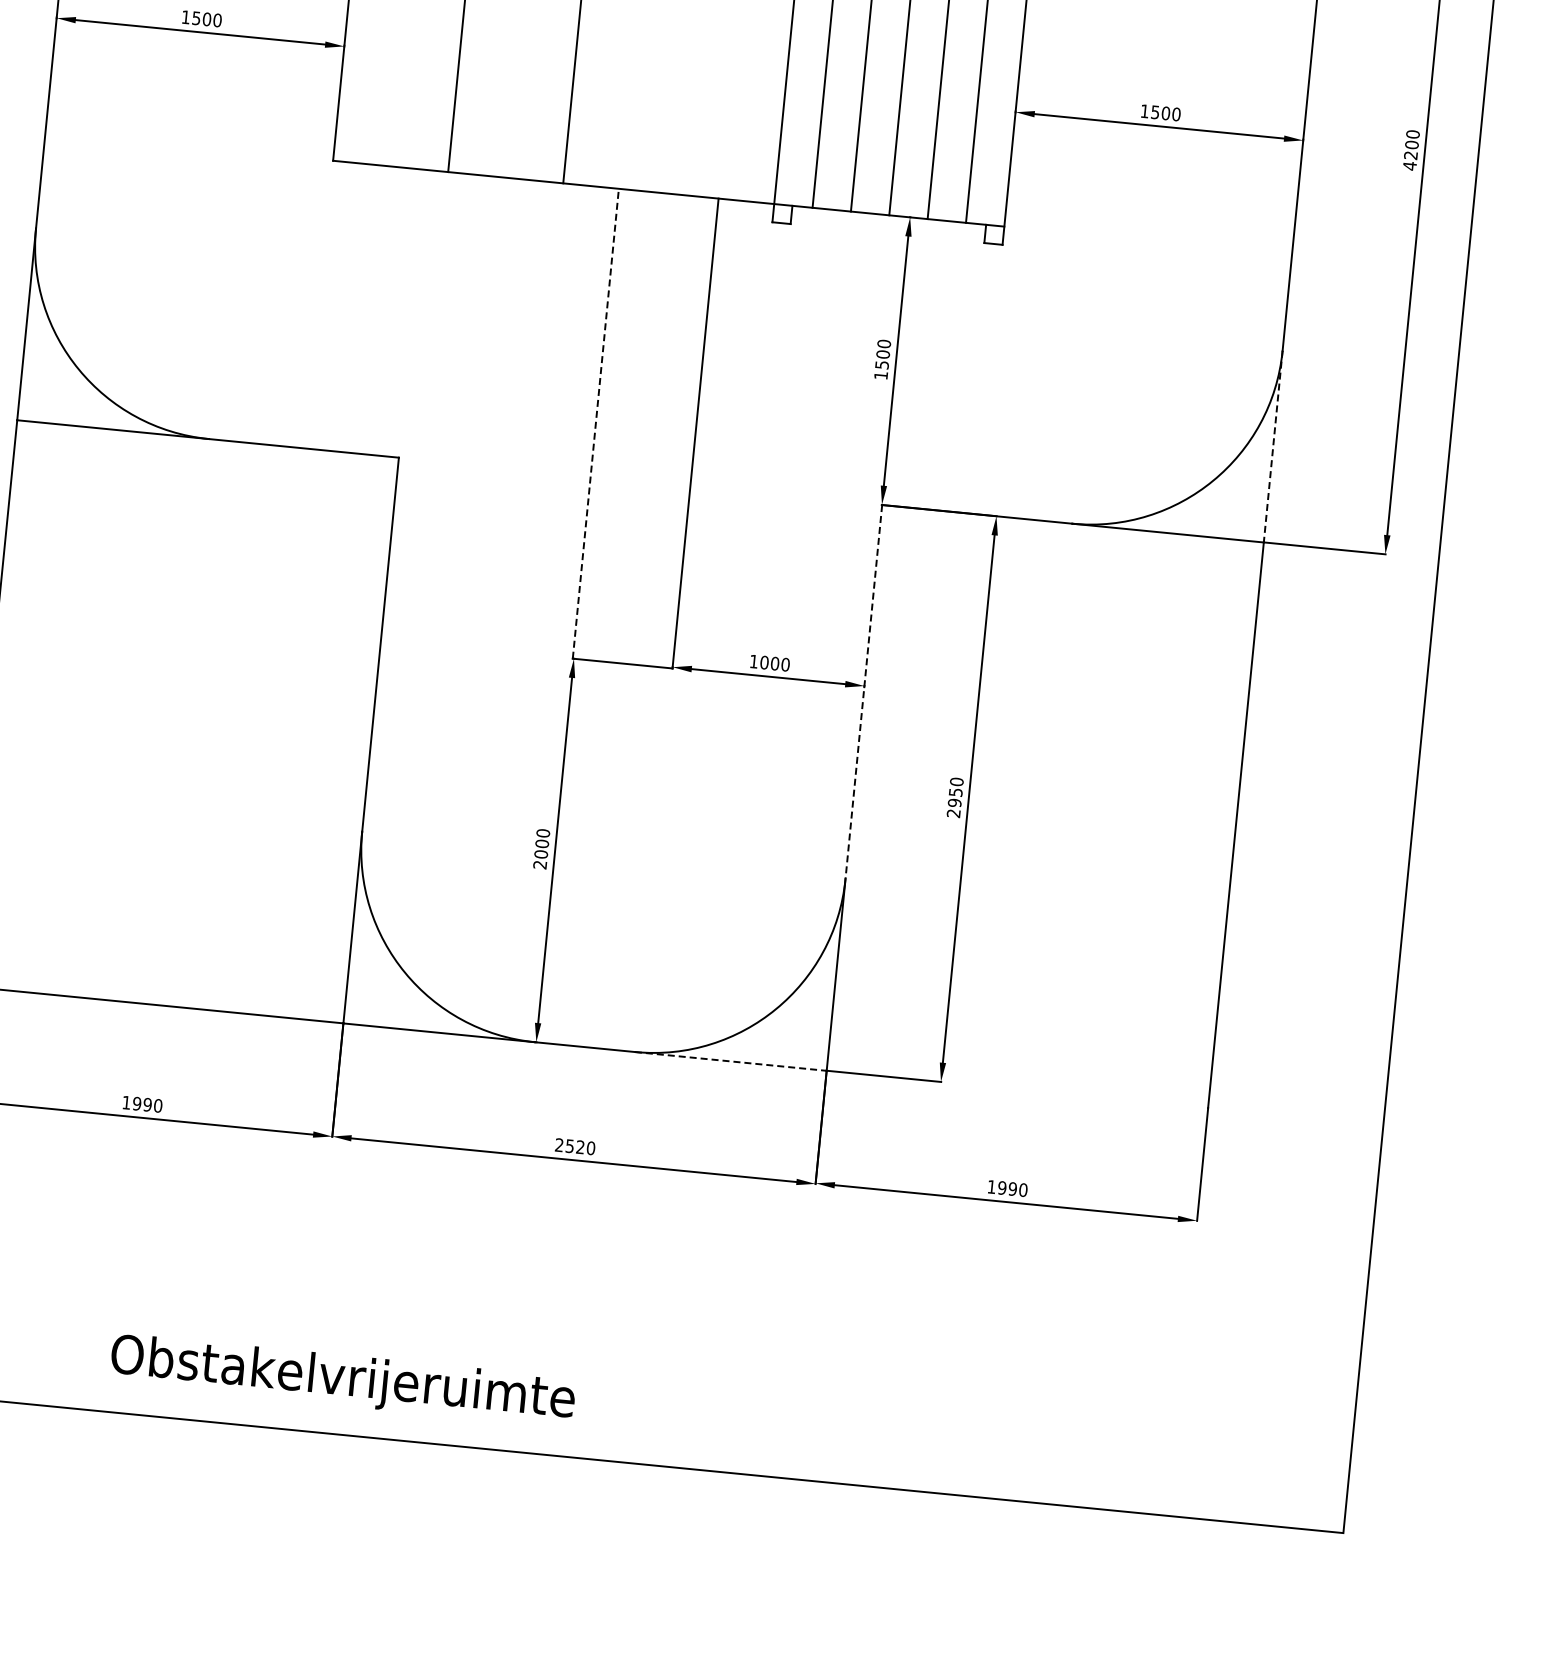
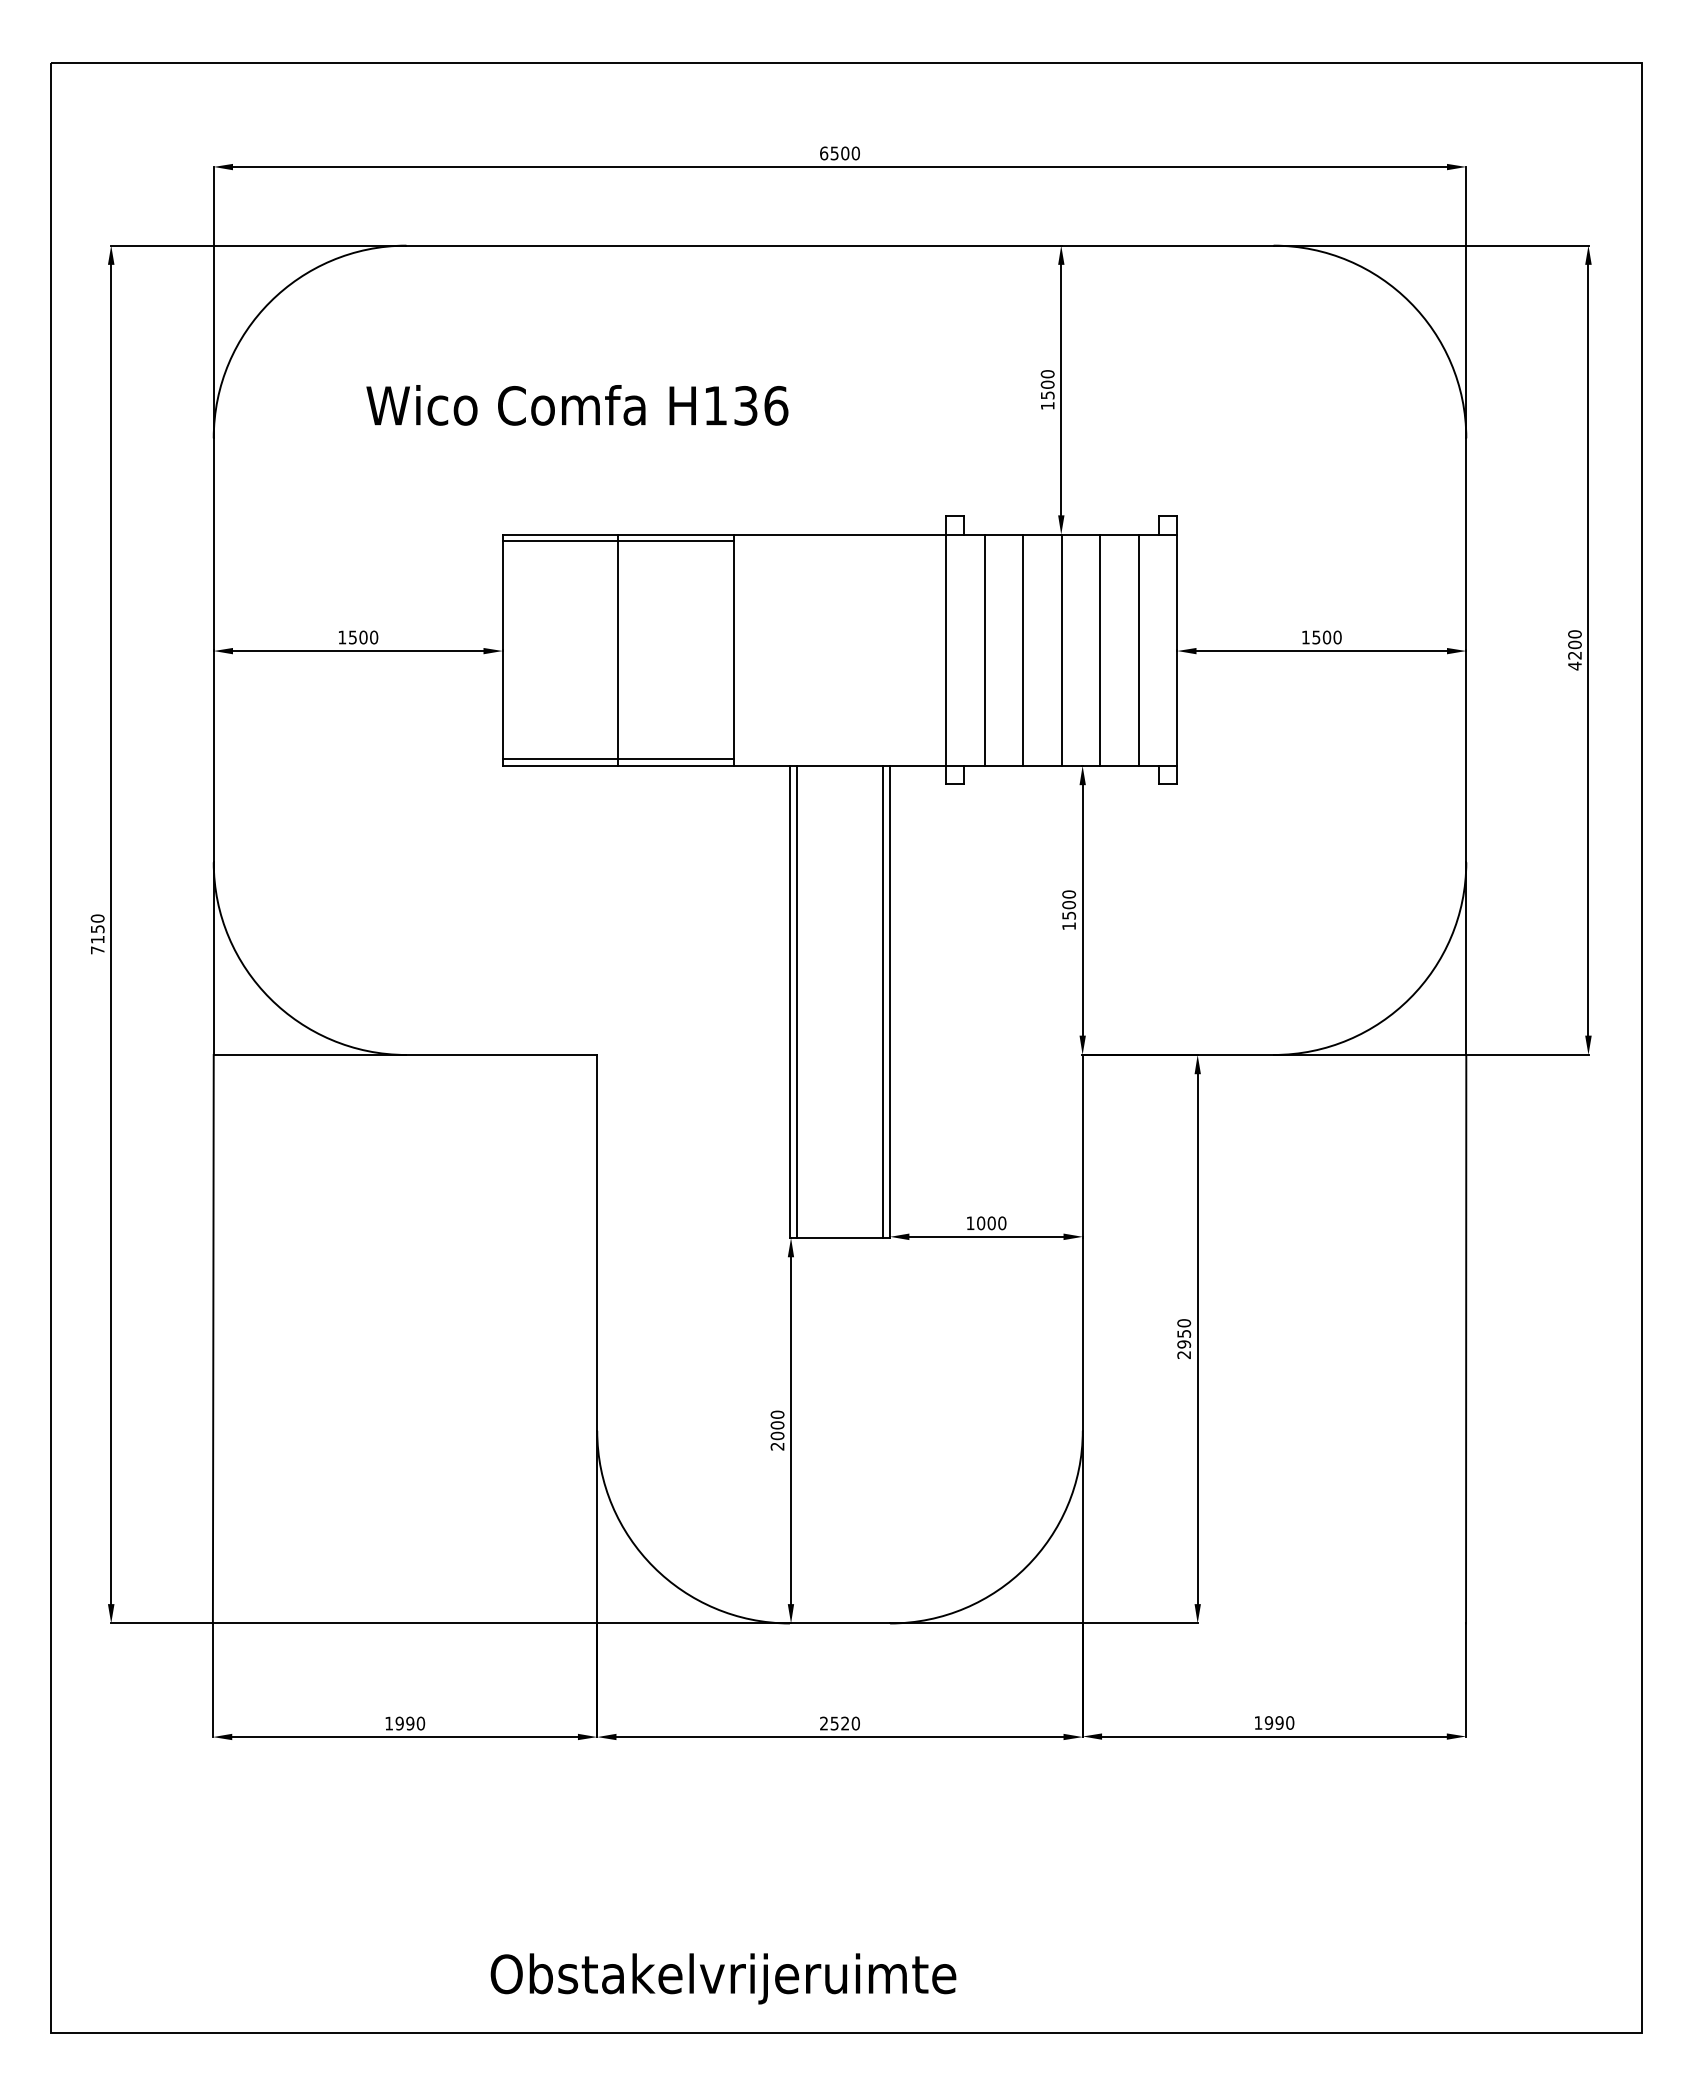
line: (448, 165) -> (618, 759), added
line: (595, 423) -> (789, 1001), dashed -> solid
line: (602, 423) -> (796, 1001), added
line: (689, 432) -> (883, 1001), added
line: (1273, 447) -> (1466, 959), dashed -> solid
line: (863, 691) -> (1082, 1242), dashed -> solid
line: (730, 1061) -> (986, 1623), dashed -> solid
text: (342, 1380) -> (723, 1978), moved

